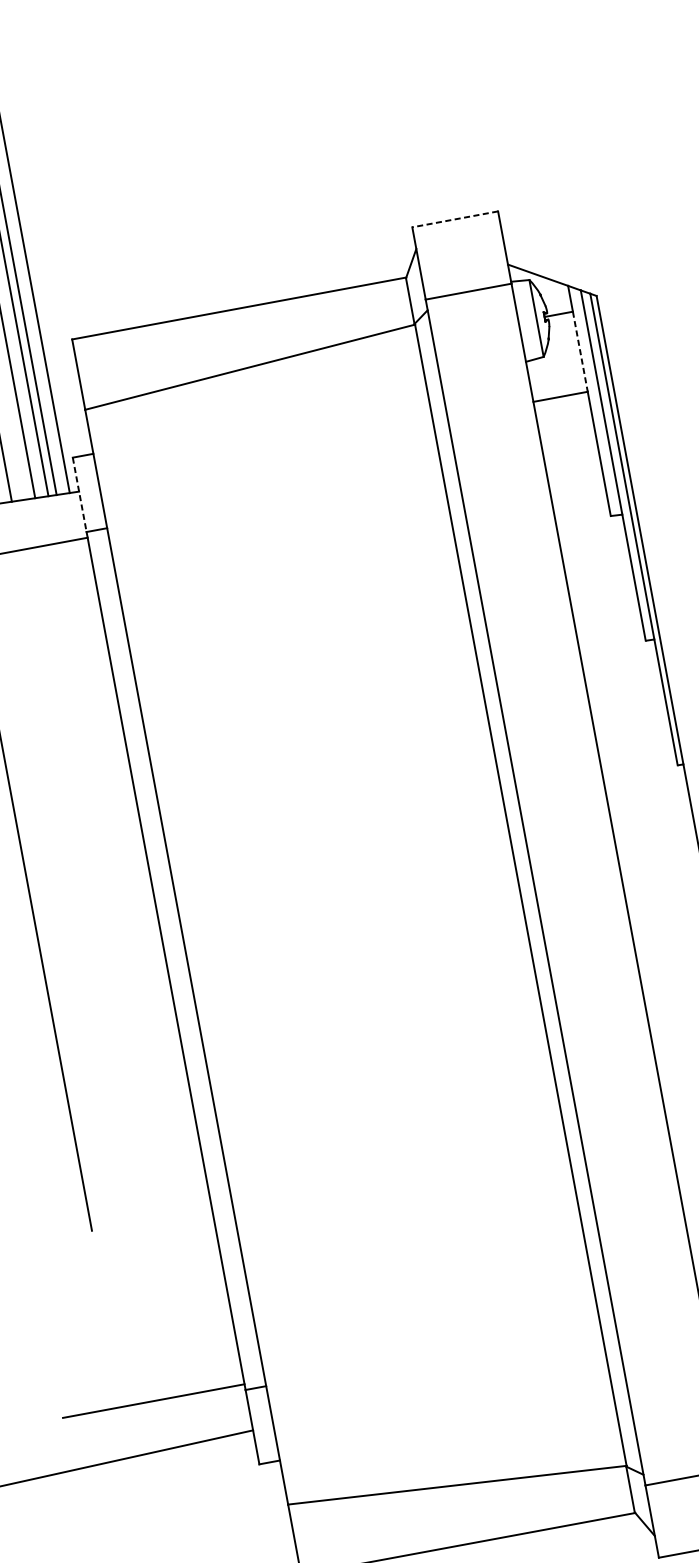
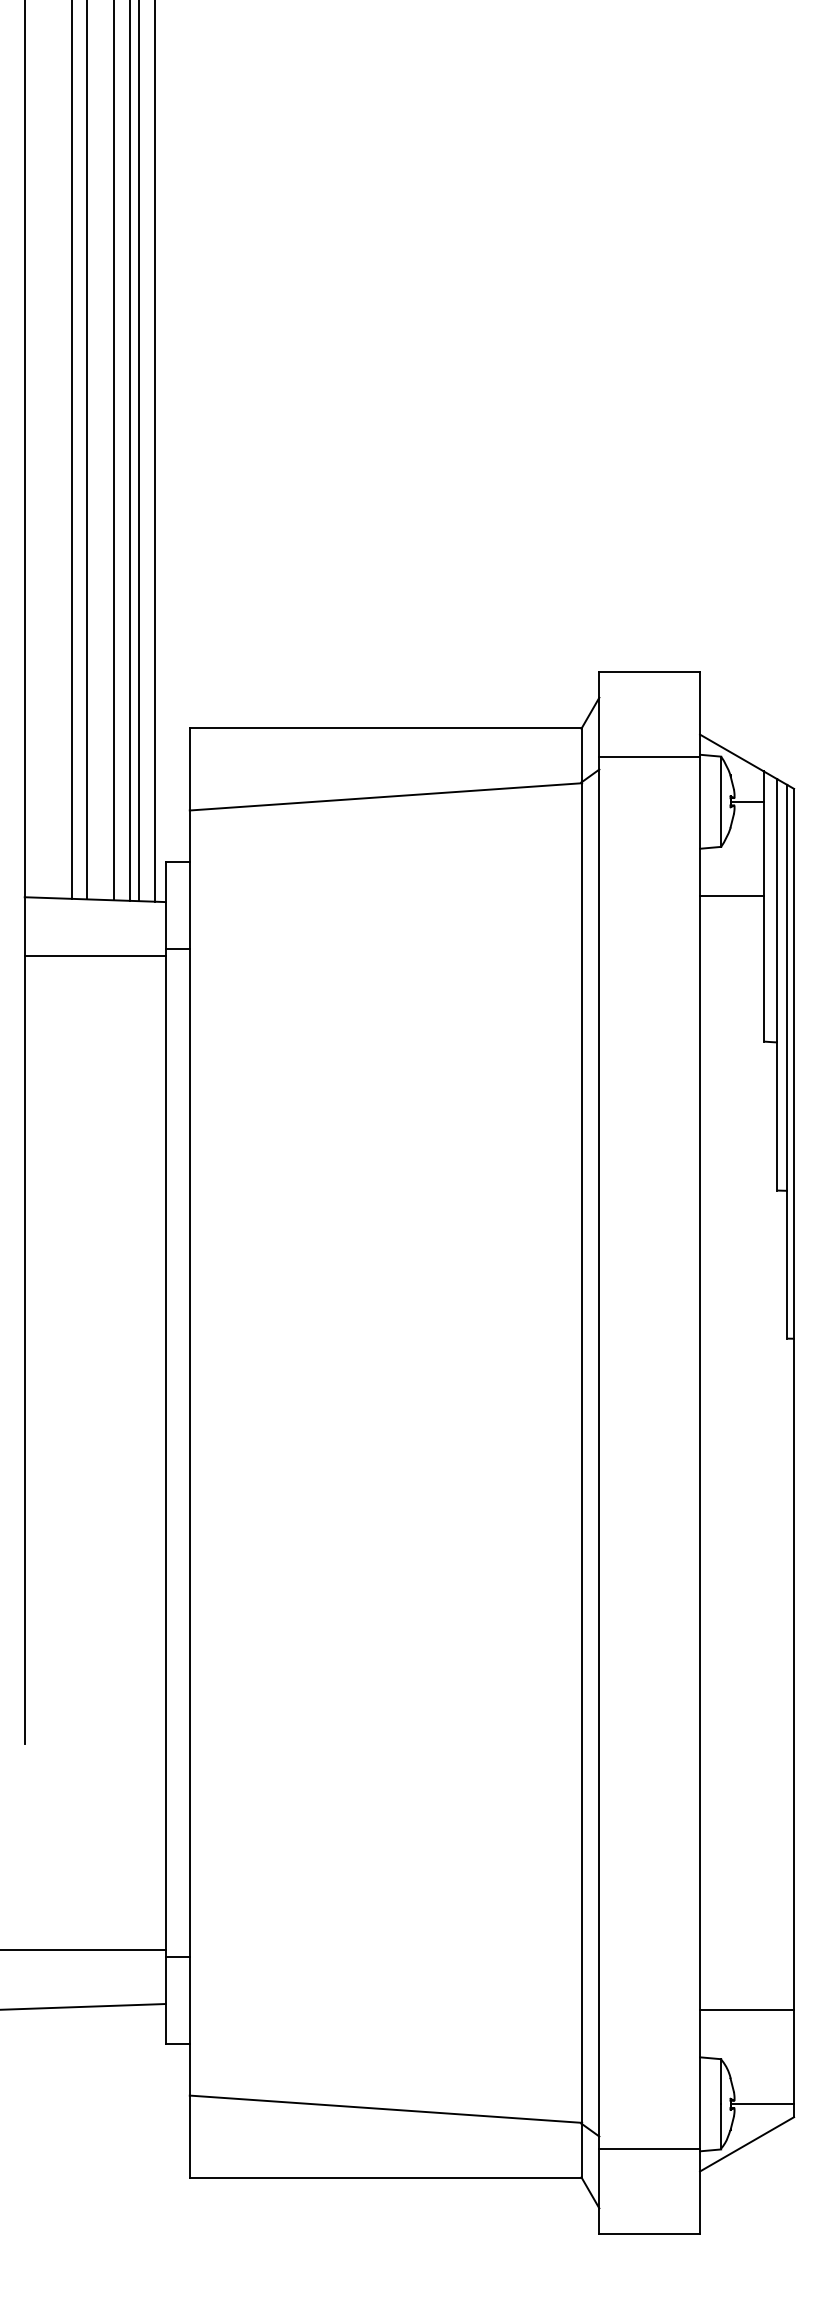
line: (455, 219) -> (649, 672), dashed -> solid
line: (579, 351) -> (763, 848), dashed -> solid
line: (79, 494) -> (165, 905), dashed -> solid

